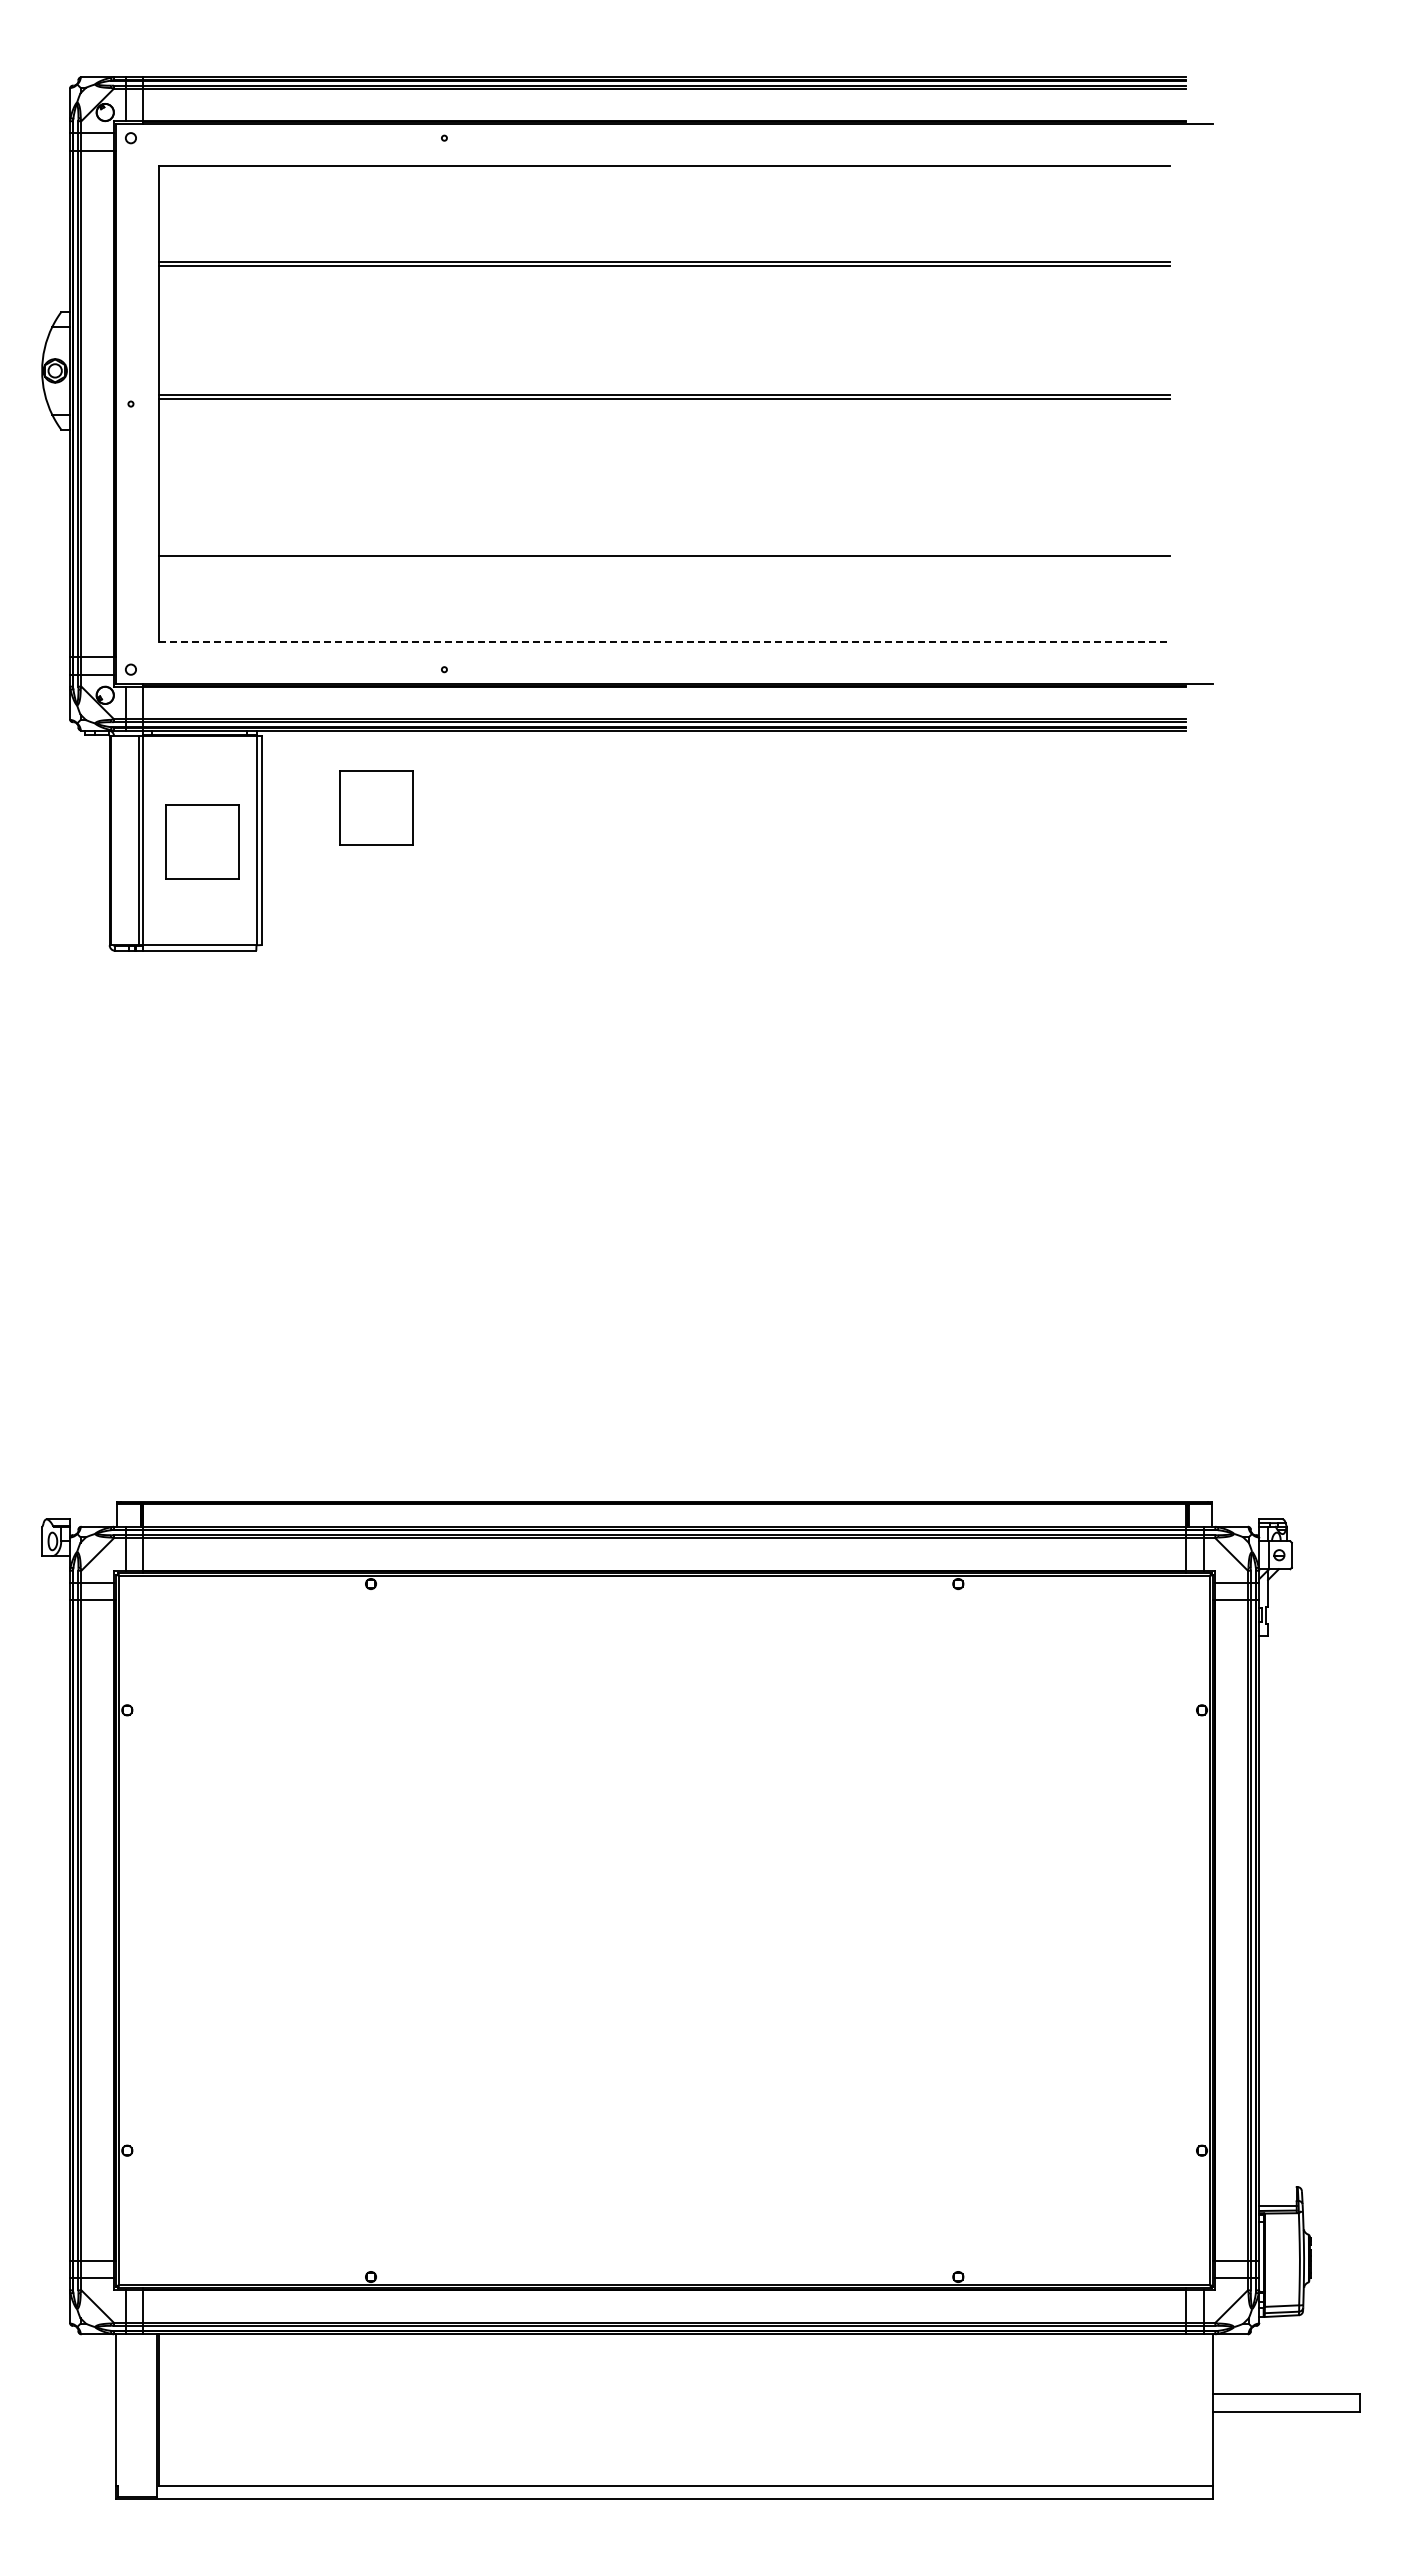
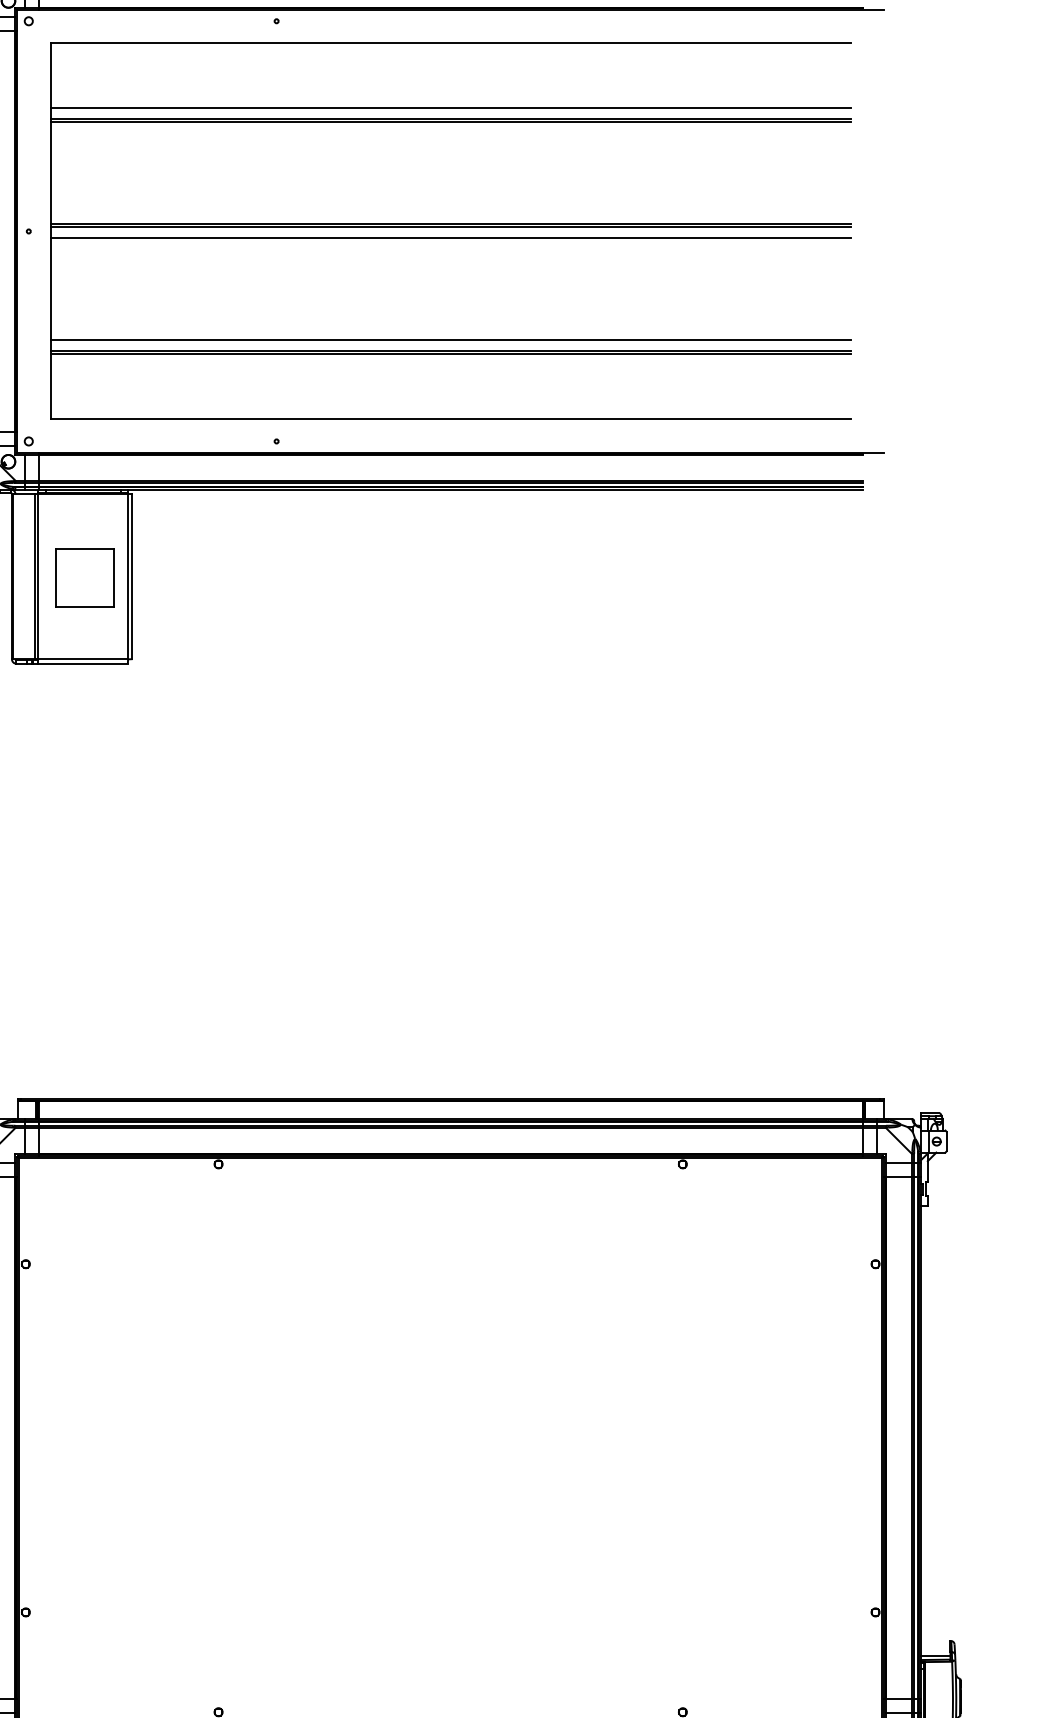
line: (664, 248) -> (450, 108), added
line: (664, 412) -> (450, 238), added
line: (664, 541) -> (450, 340), added
line: (664, 559) -> (450, 354), added
line: (664, 641) -> (450, 419), dashed -> solid
part: (376, 807) -> (222, 550), removed

